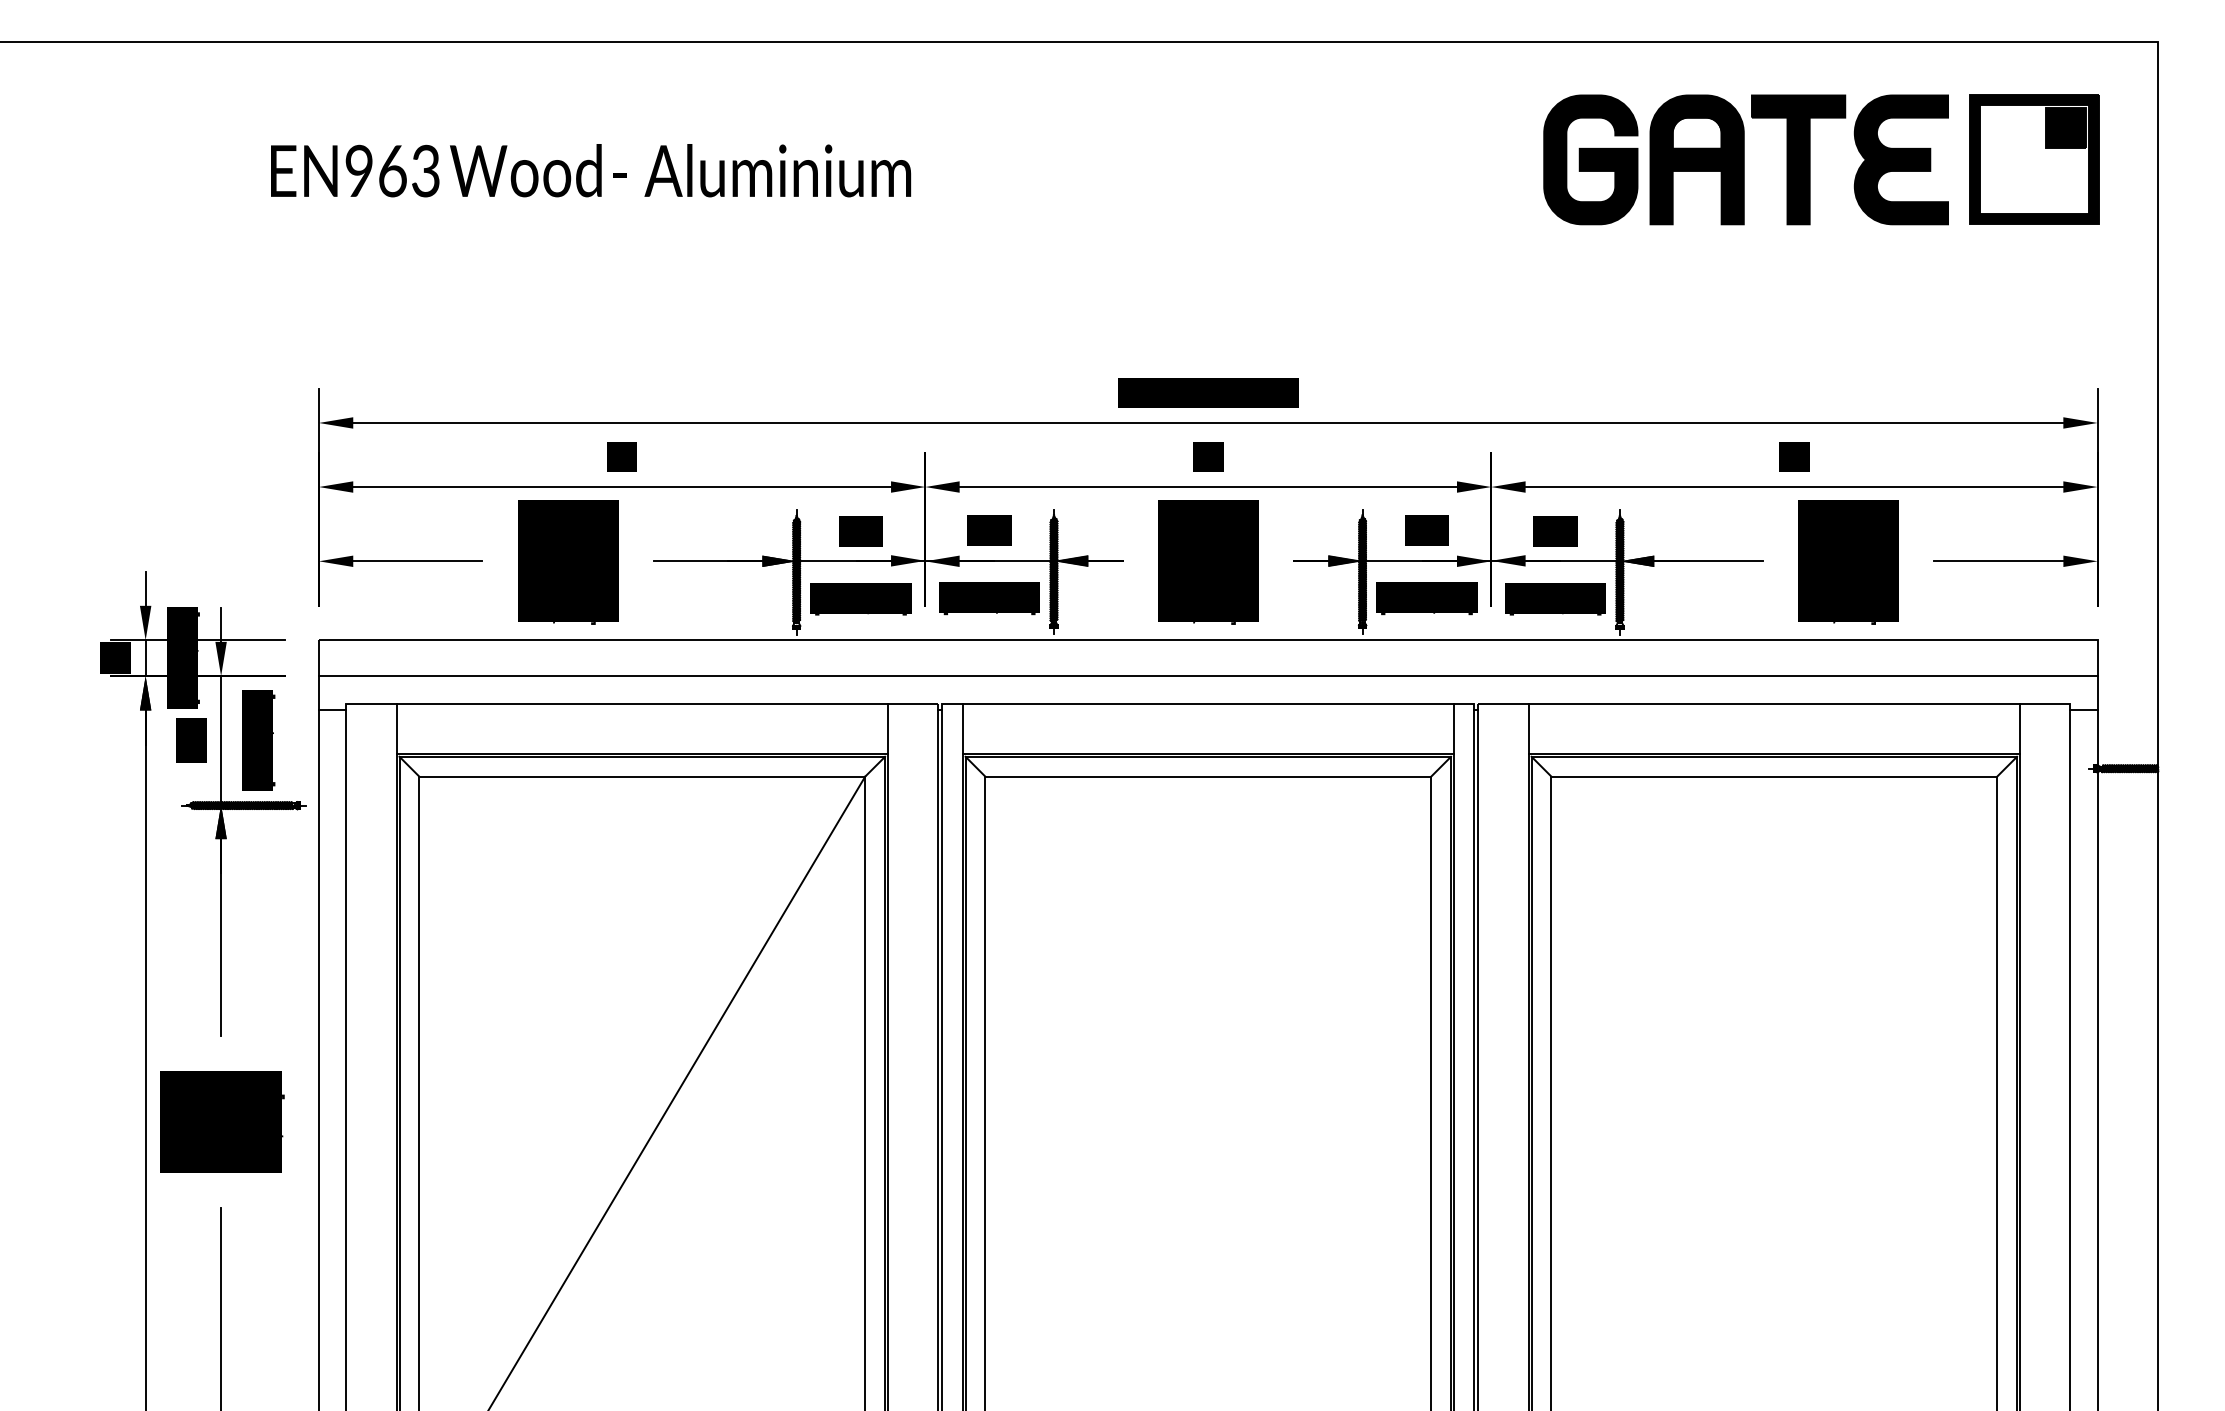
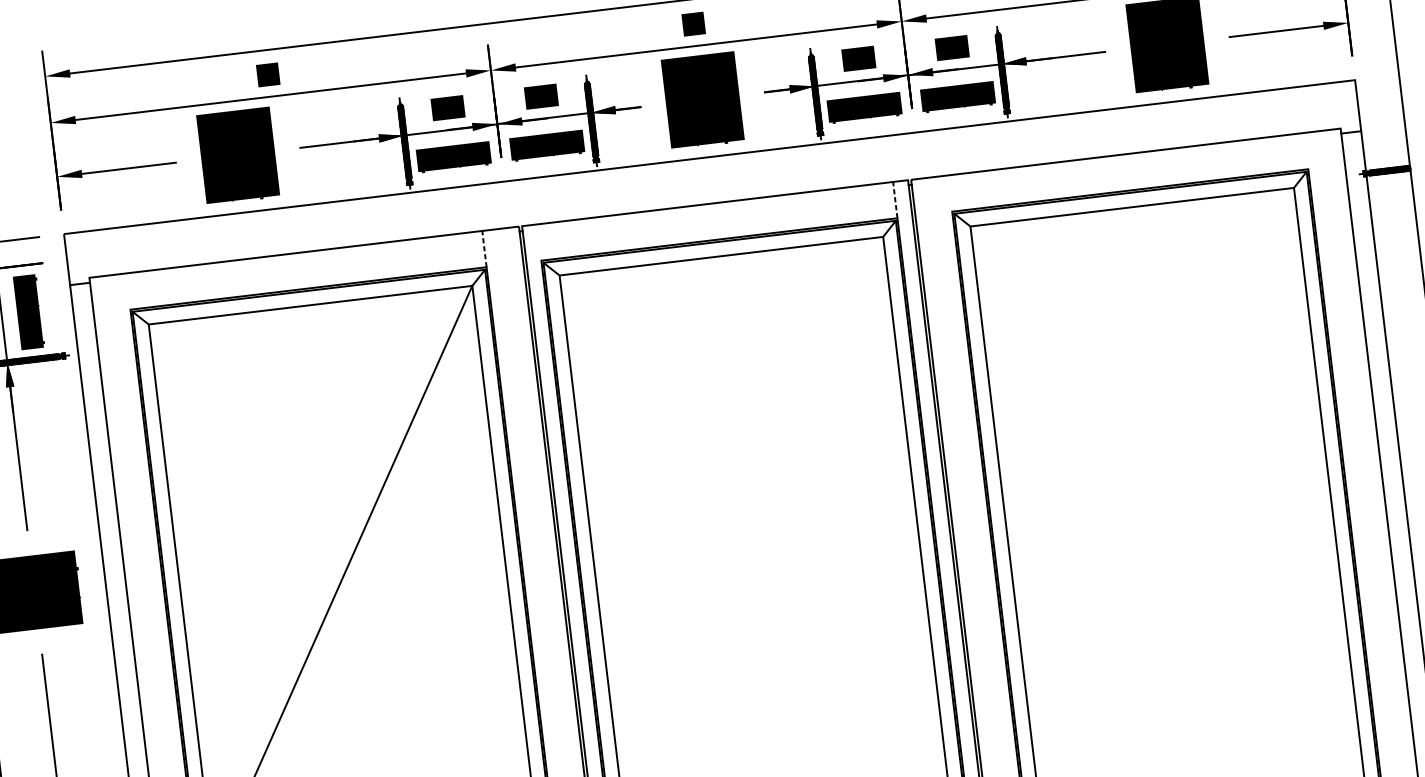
line: (1207, 676) -> (712, 183), removed
line: (396, 728) -> (127, 291), removed
line: (887, 728) -> (484, 249), solid -> dashed
line: (963, 728) -> (539, 242), removed
line: (1453, 728) -> (895, 200), solid -> dashed
line: (1529, 728) -> (950, 193), removed
line: (2019, 728) -> (1306, 151), removed

